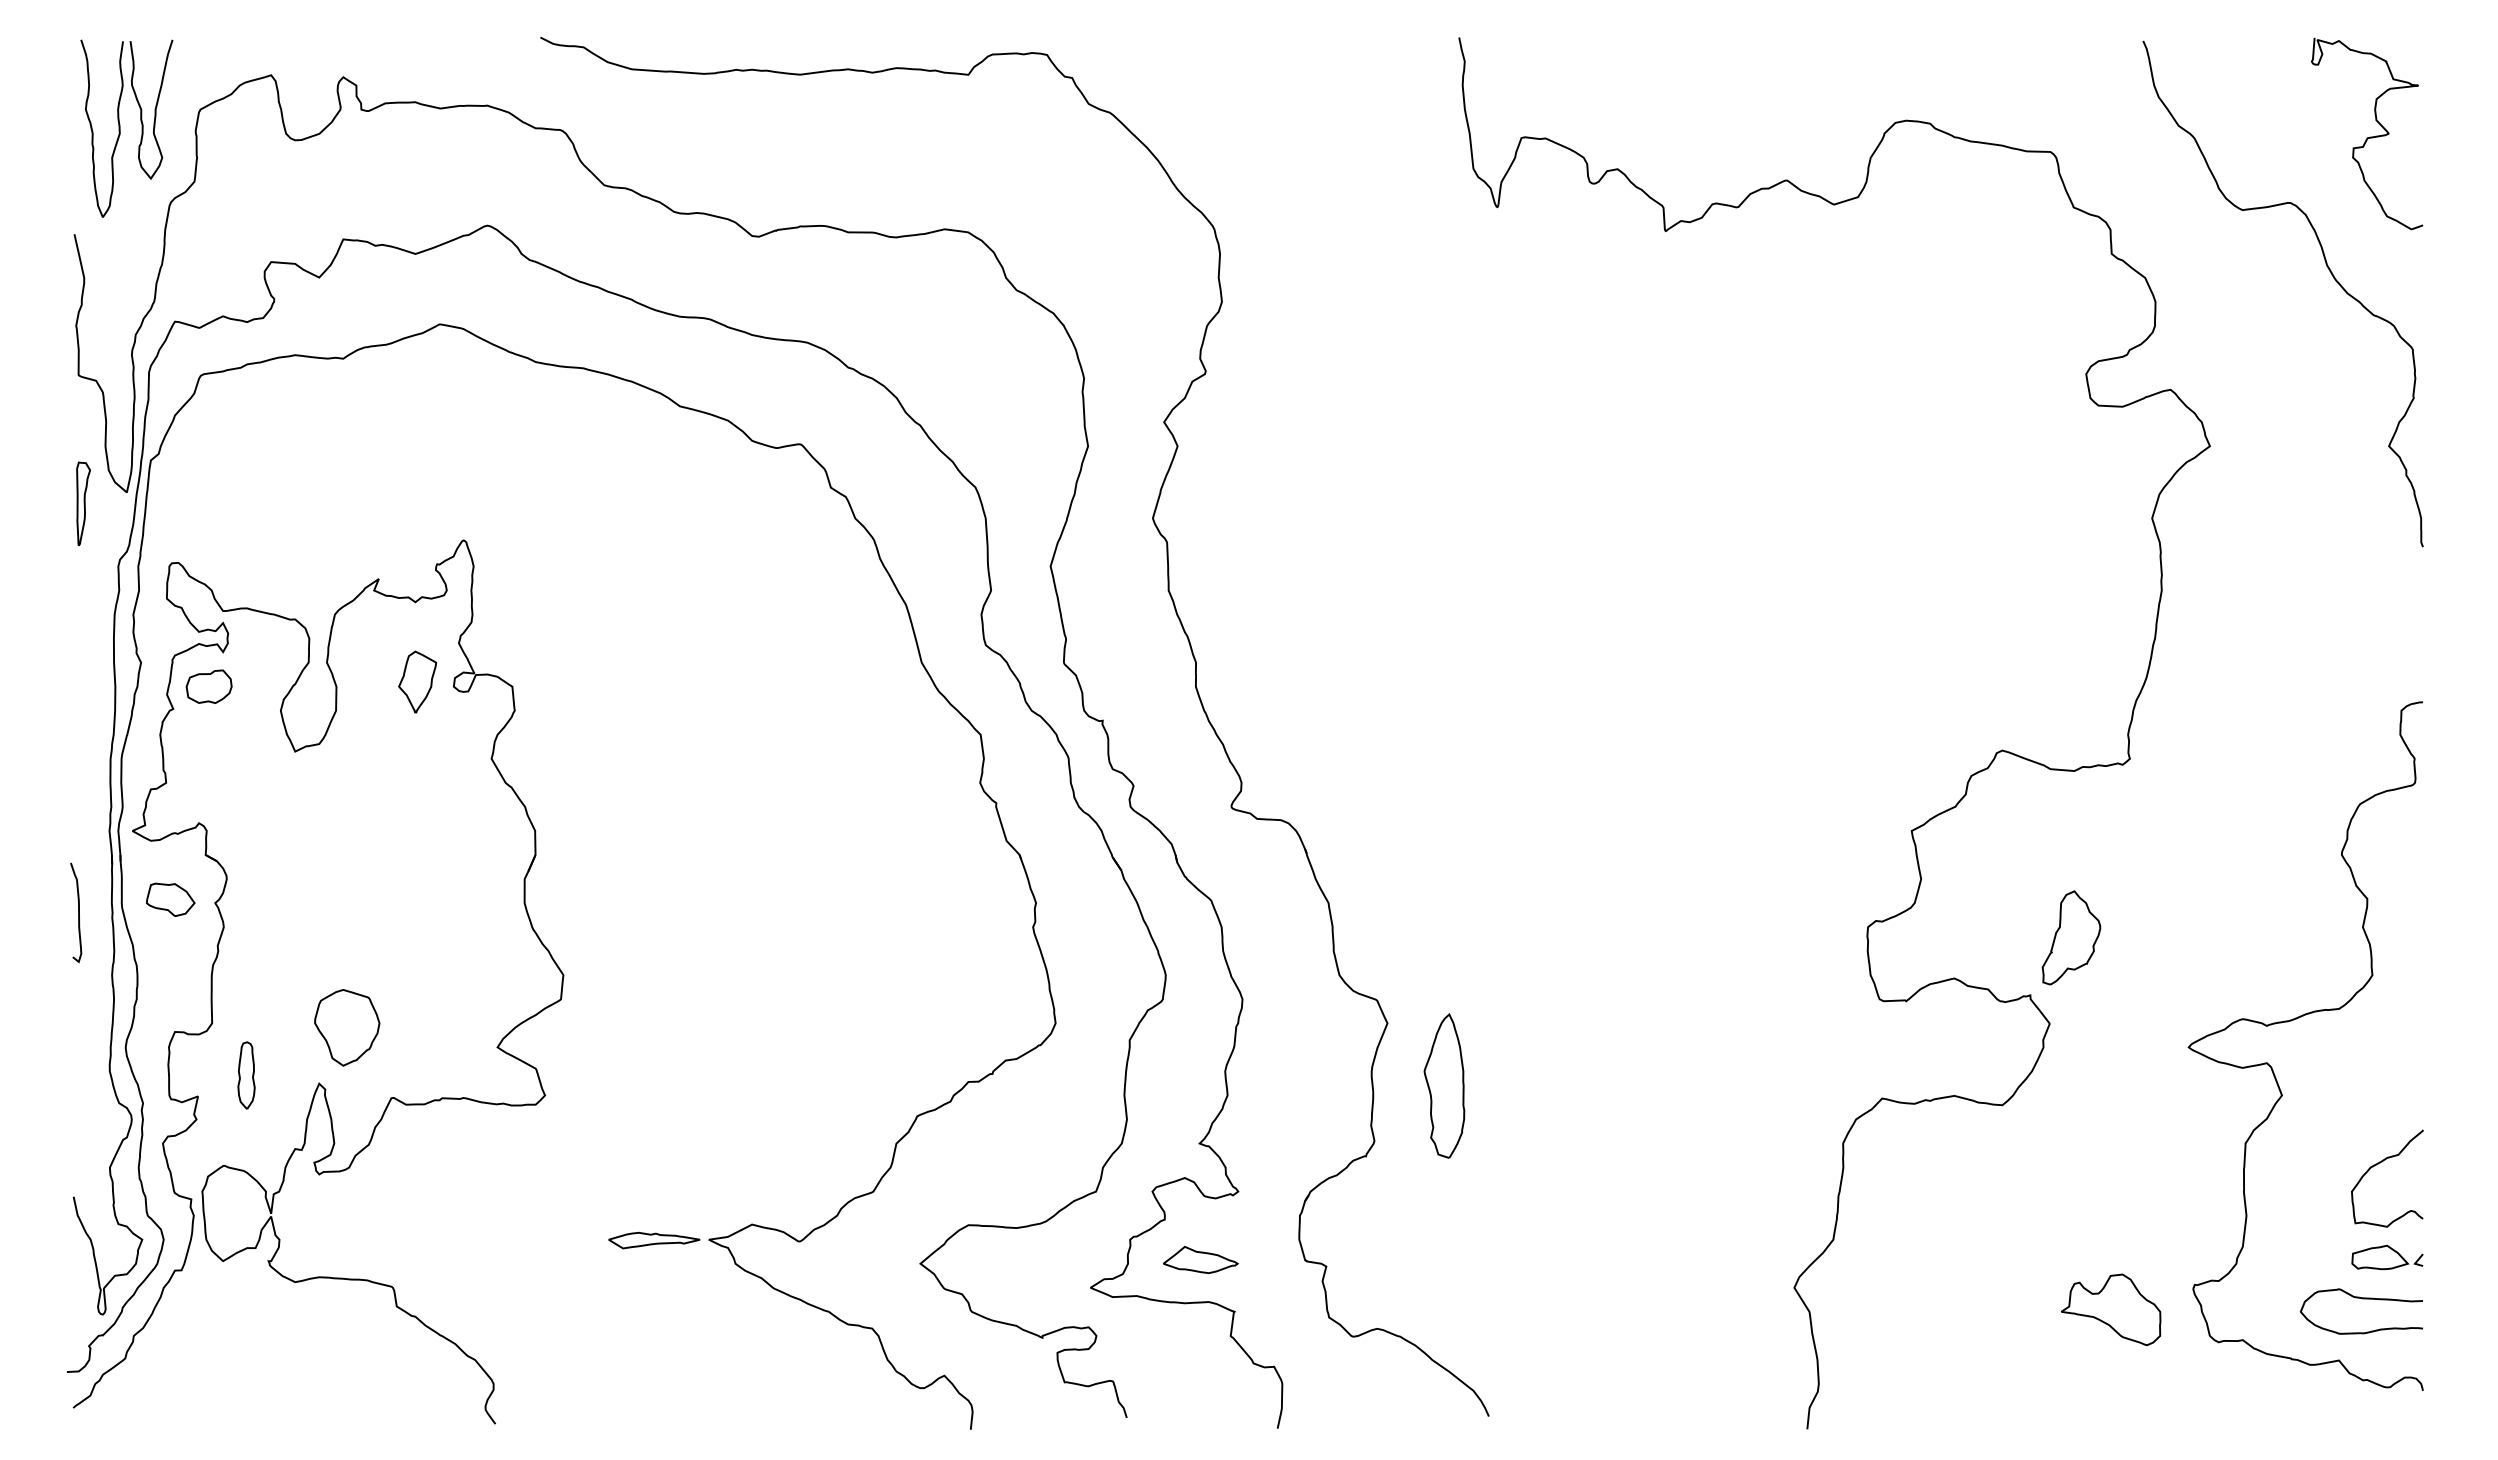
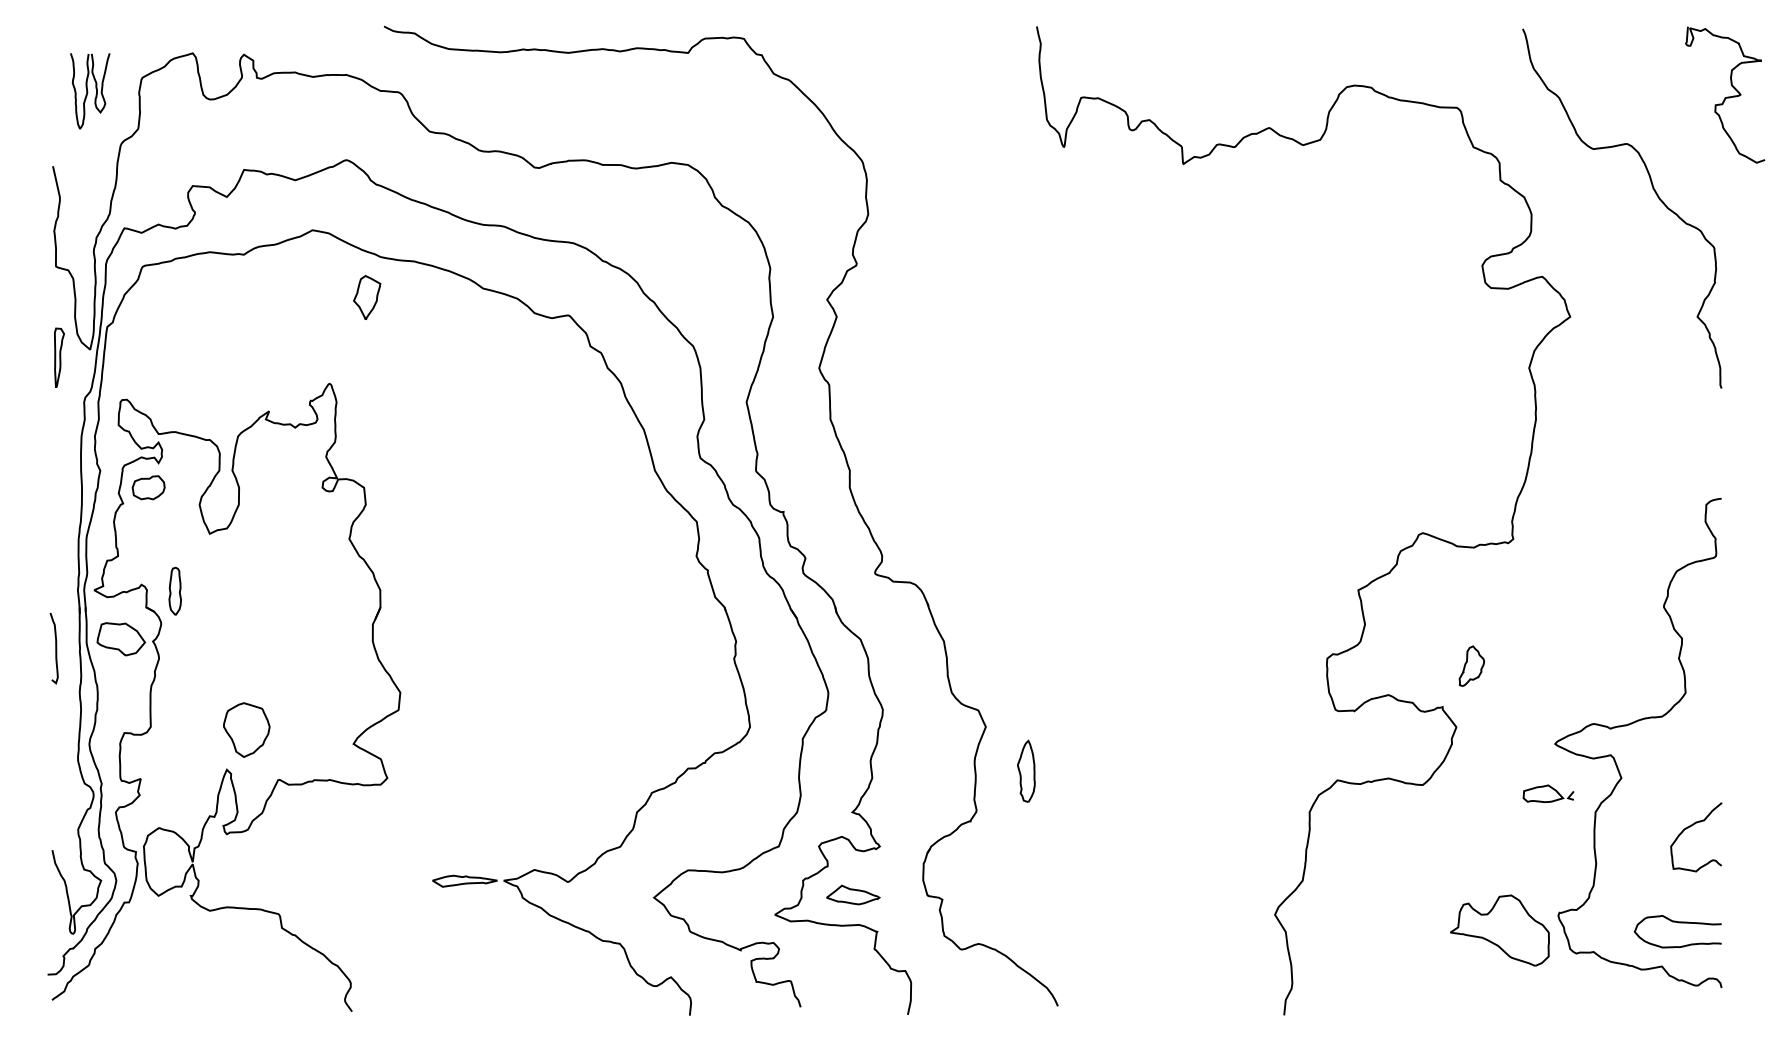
part: (126, 128) -> (89, 91), size x0.6
curve: (2366, 137) -> (1724, 97), moved
part: (417, 681) -> (367, 297), moved
part: (170, 899) -> (121, 638), size x1.4
part: (2071, 937) -> (1471, 665), size x0.6
part: (246, 1075) -> (175, 591), moved
part: (1444, 1085) -> (1026, 771), size x0.6
part: (2387, 1257) -> (1548, 793), moved
part: (2111, 1309) -> (1500, 930), size x1.4

